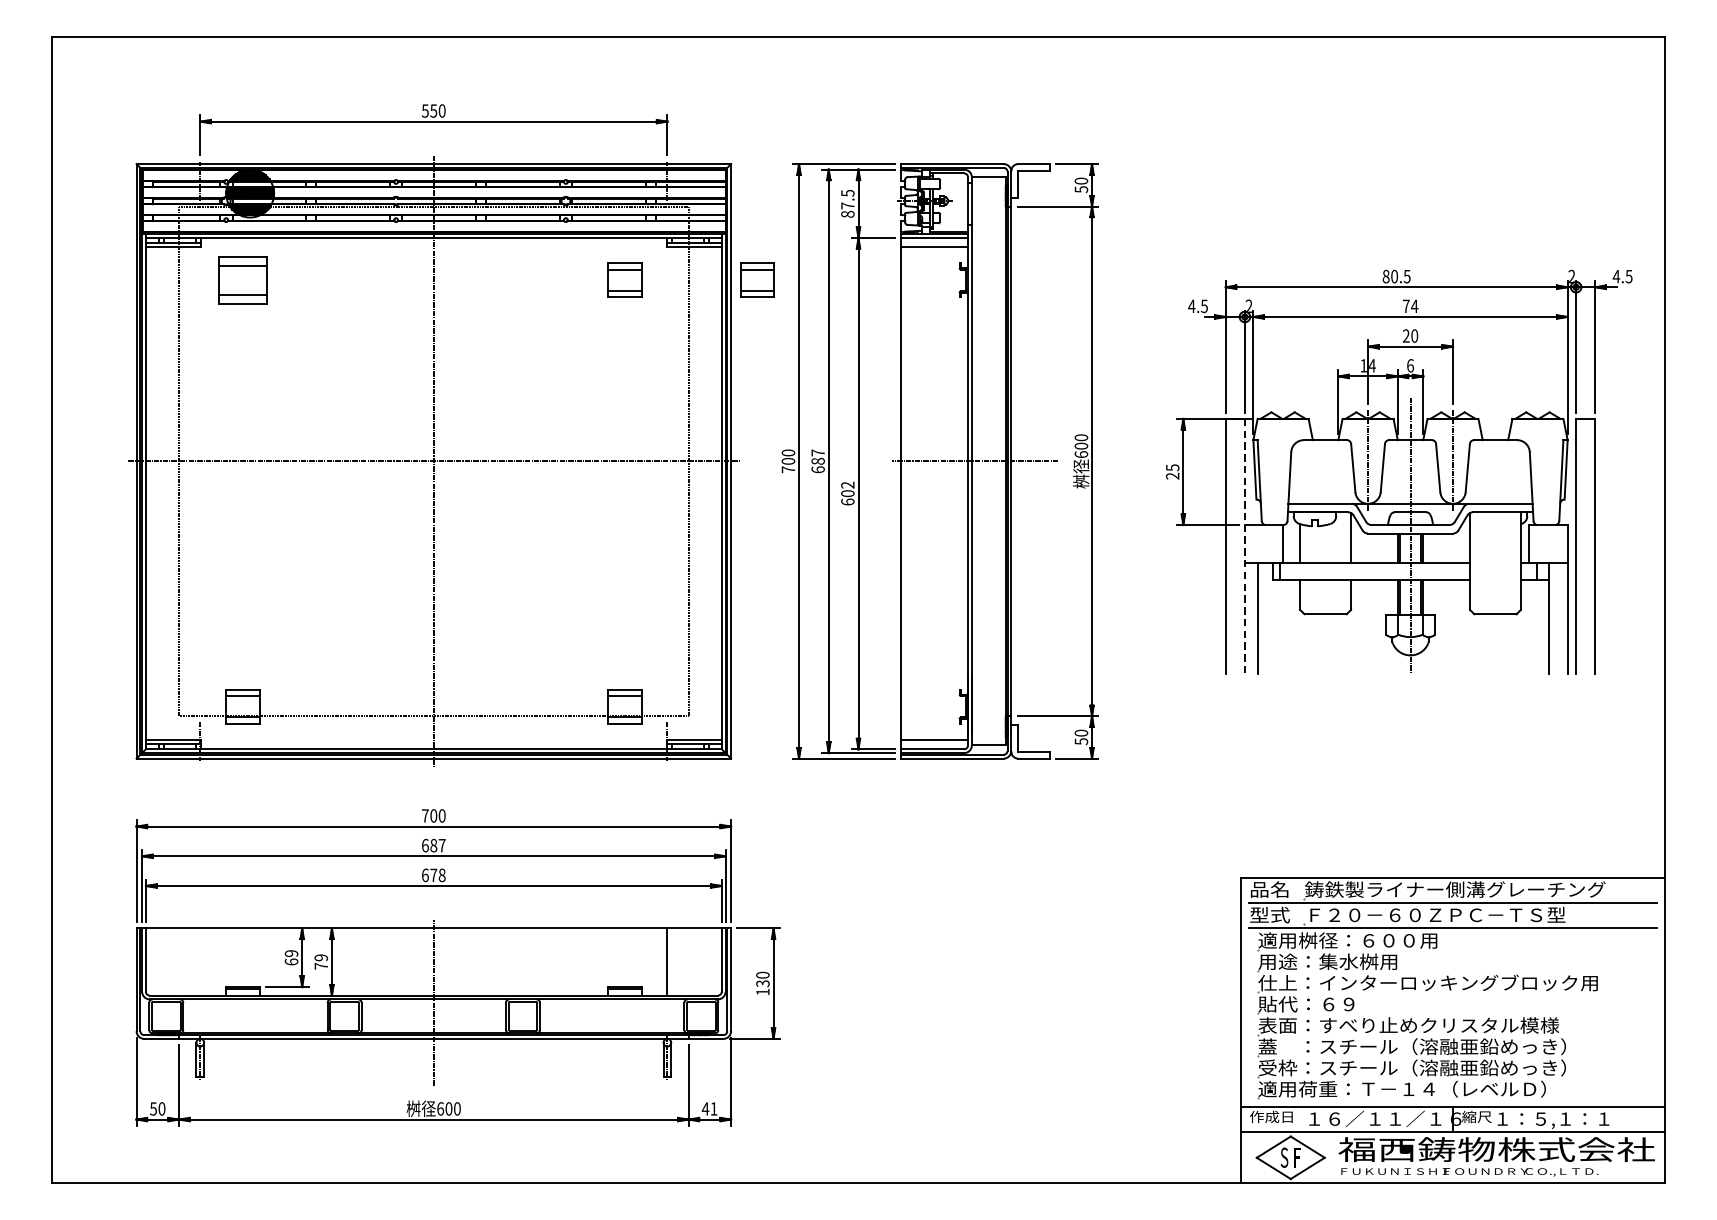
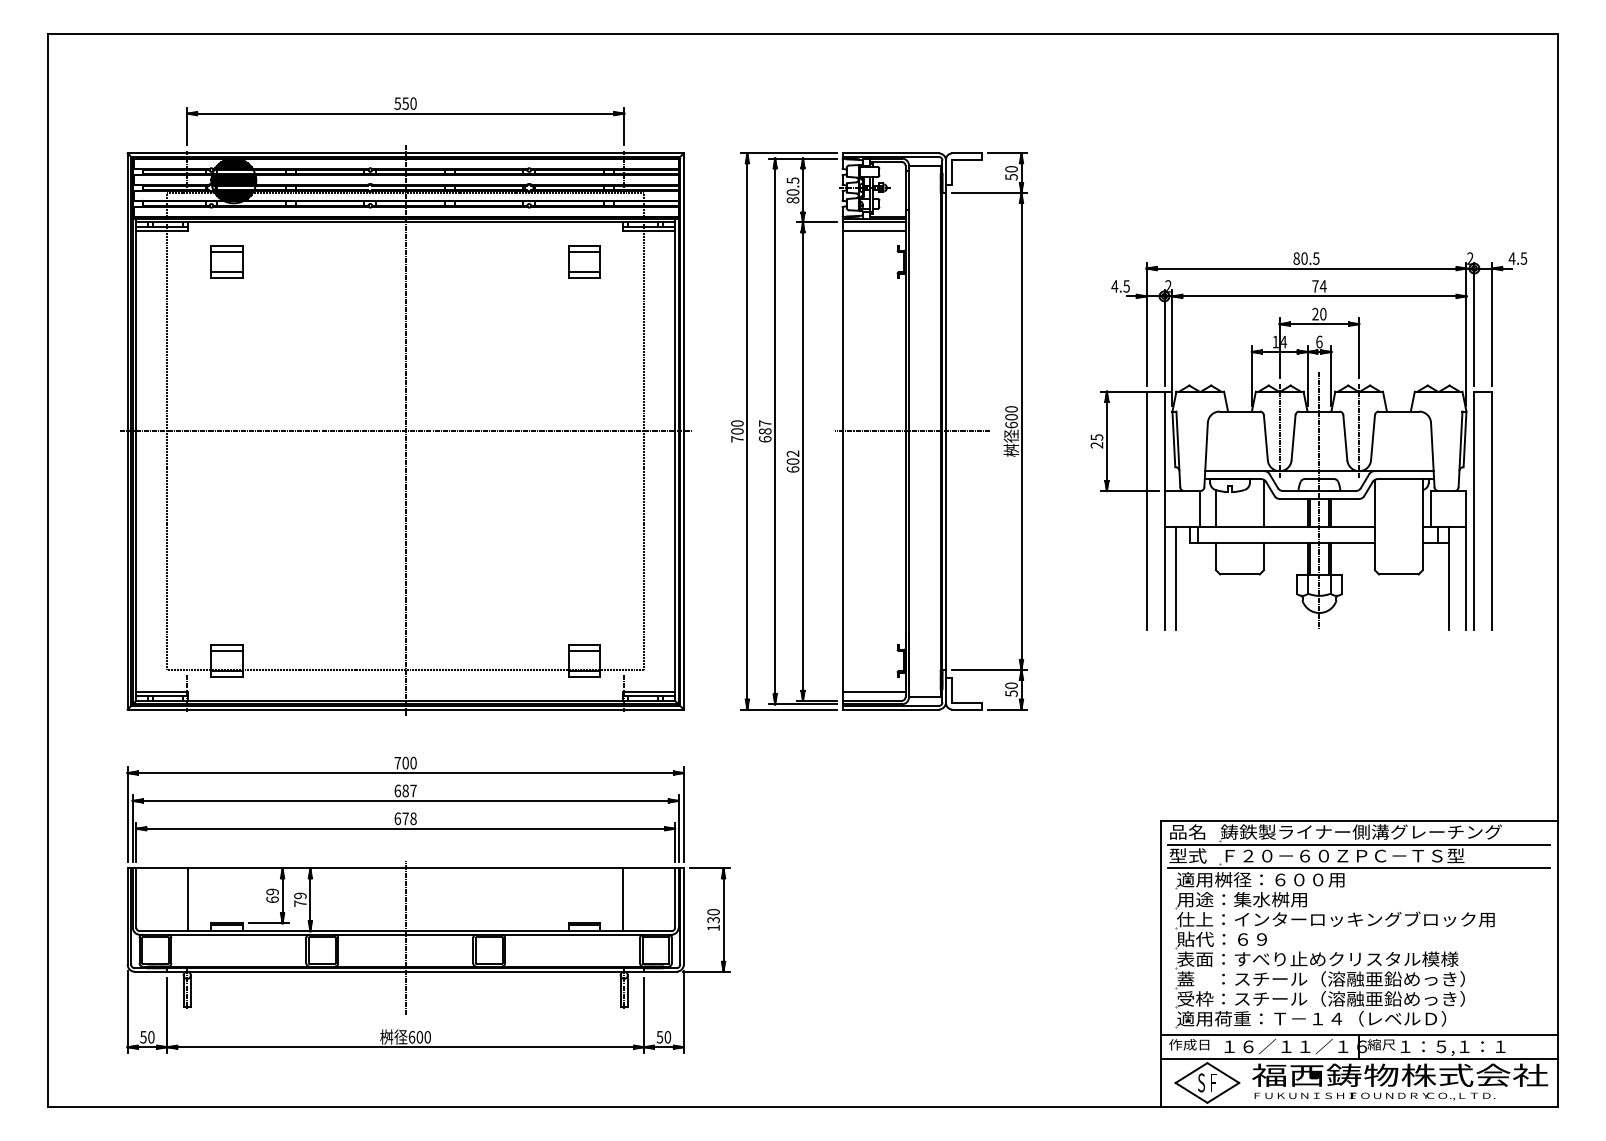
text: (847, 205) -> (792, 192), 87.5 -> 80.5
part: (242, 279) -> (226, 261), size x0.71
part: (757, 279) -> (708, 261), removed
line: (1244, 546) -> (1164, 511), dashed -> solid
line: (201, 961) -> (188, 899), added
text: (709, 1109) -> (663, 1037), 41 -> 50

